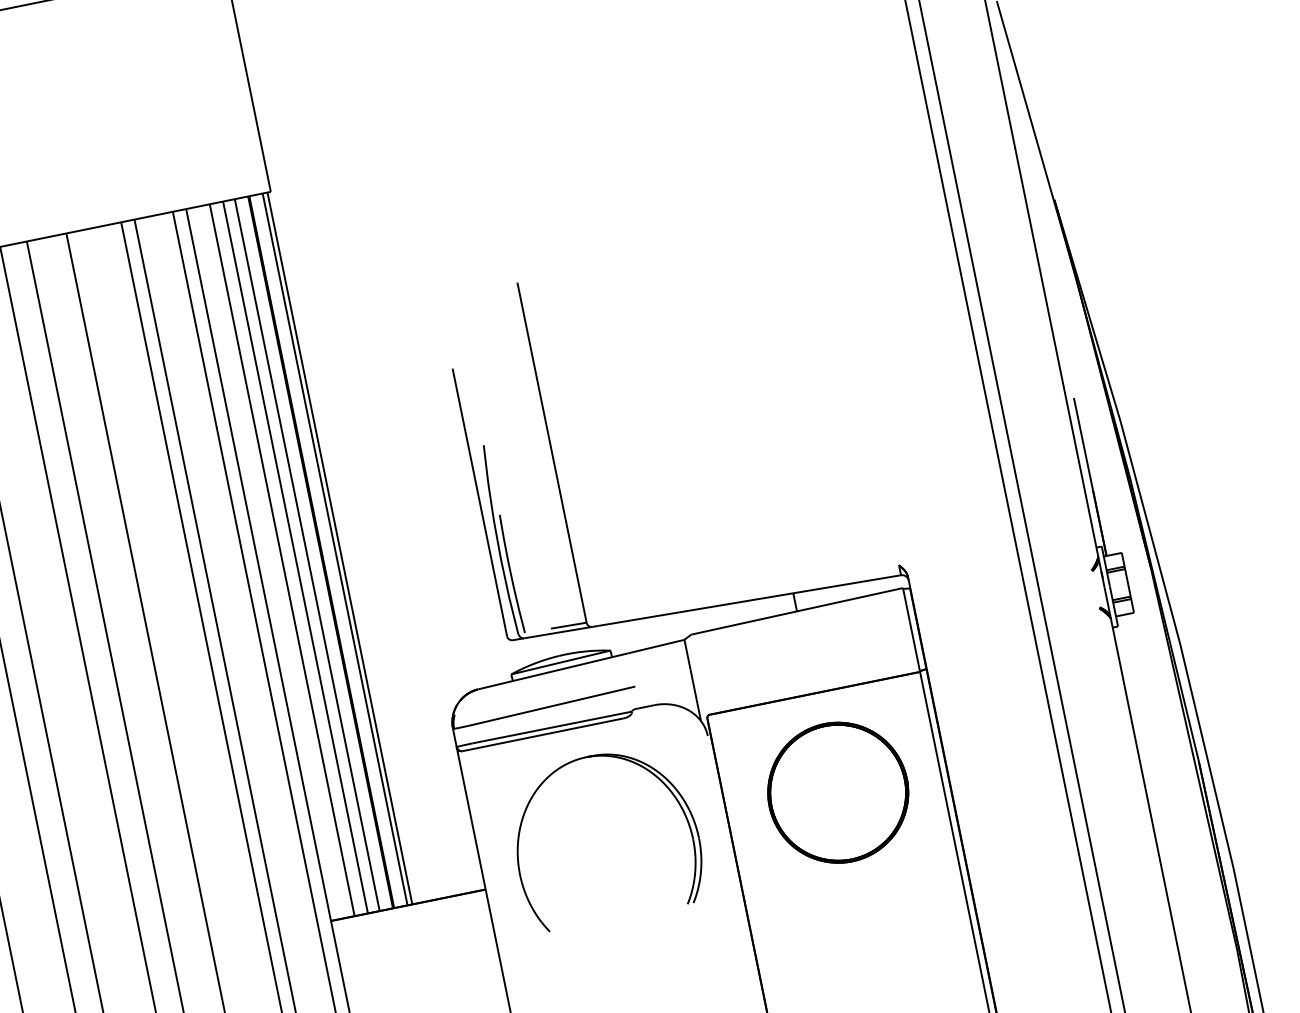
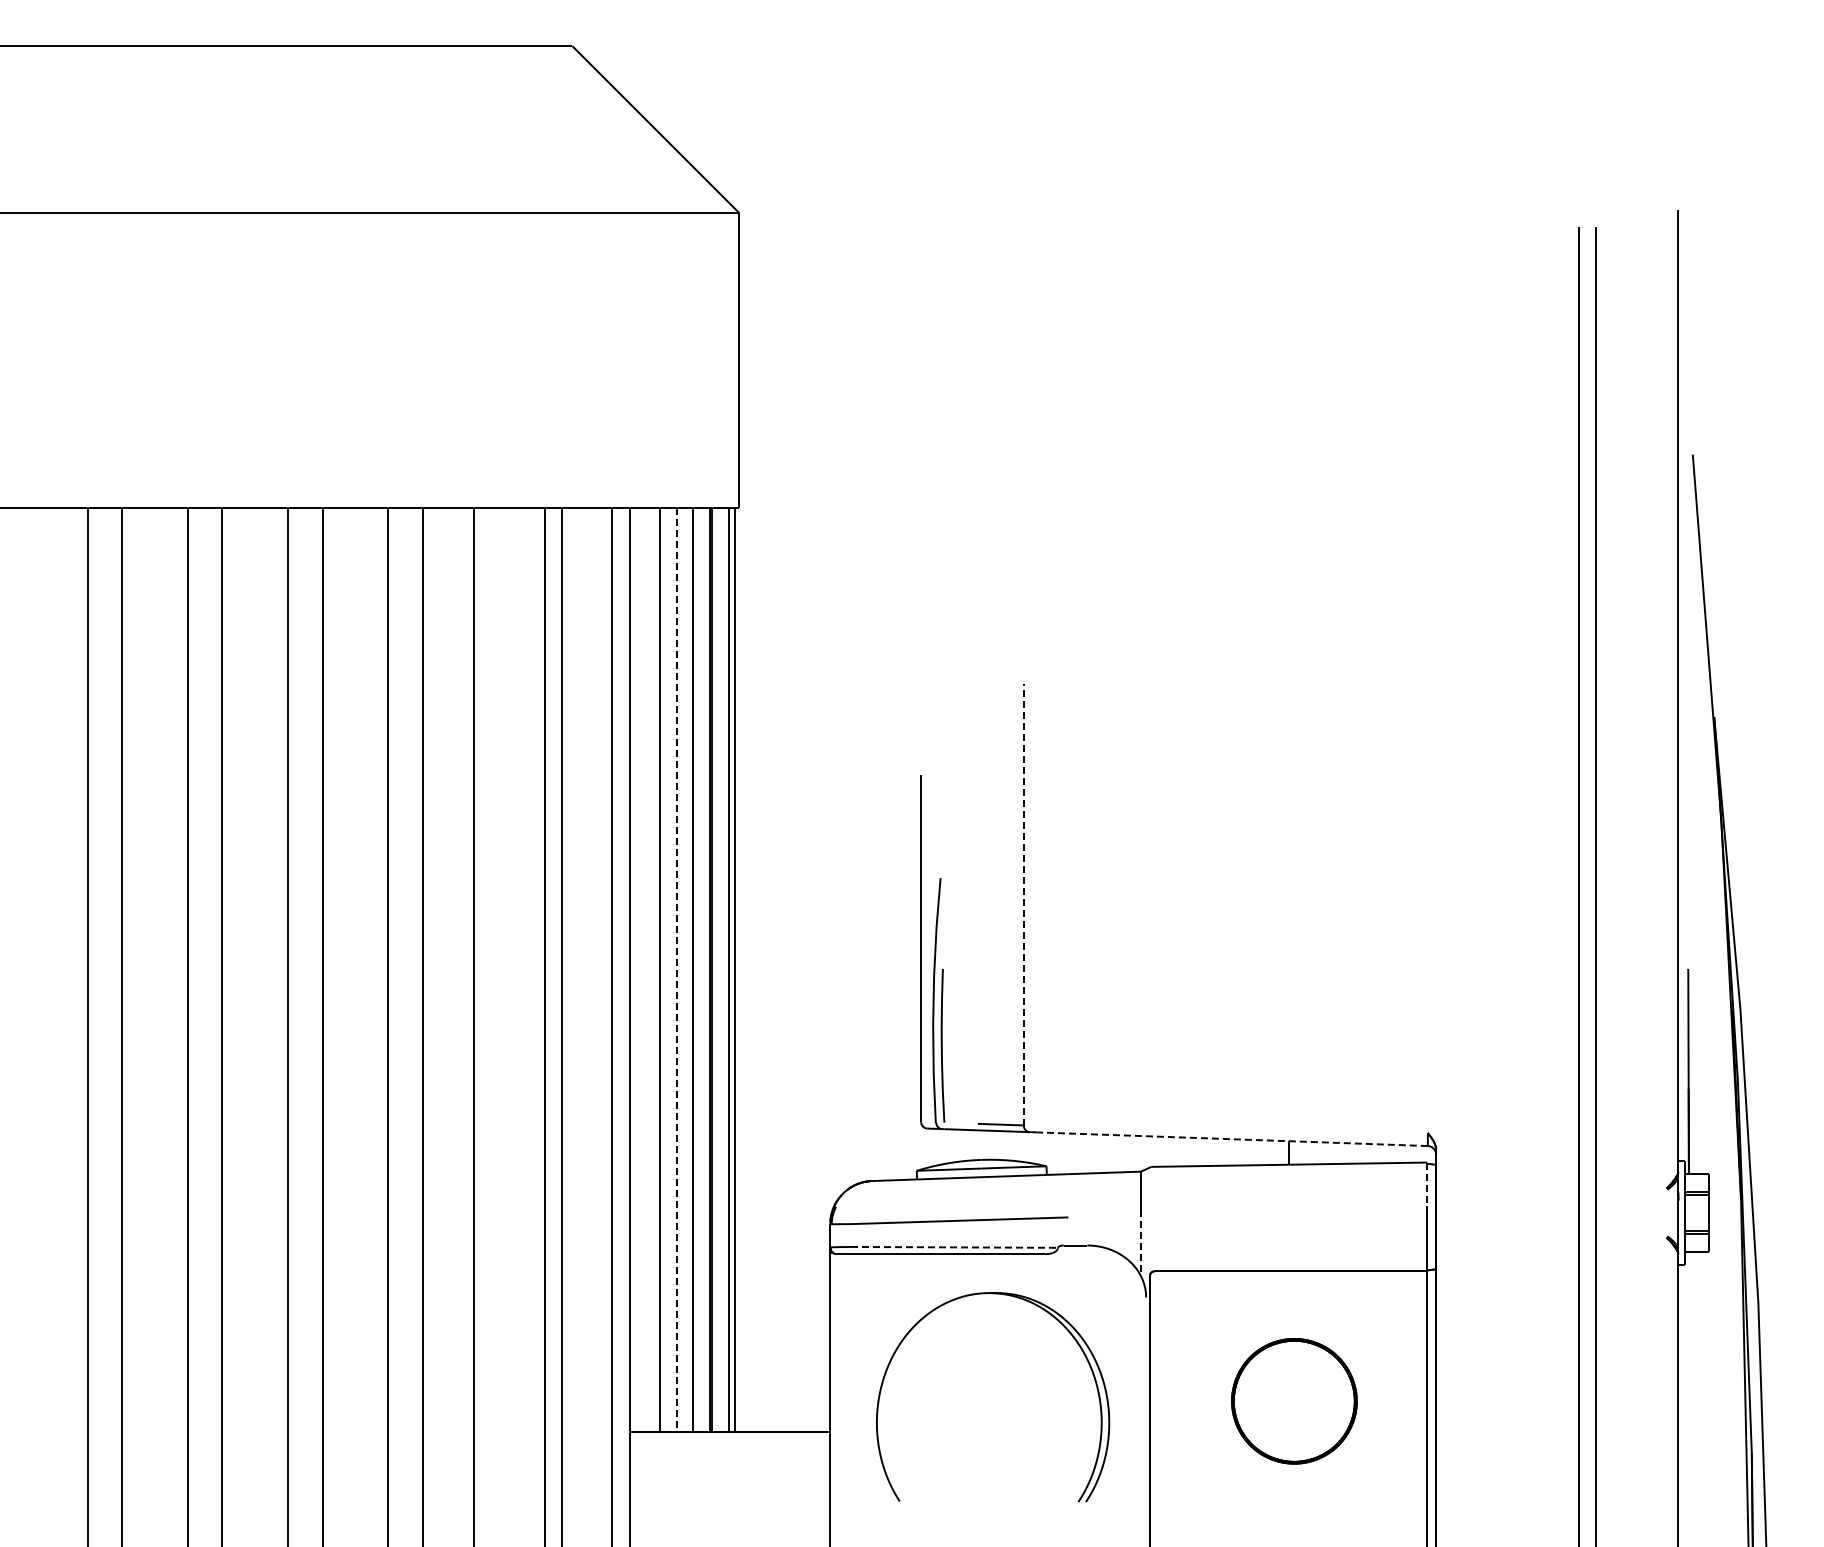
line: (551, 452) -> (1023, 904), solid -> dashed
line: (295, 557) -> (677, 970), solid -> dashed
line: (749, 600) -> (1232, 1139), solid -> dashed
line: (906, 604) -> (1427, 1184), solid -> dashed
line: (695, 695) -> (1141, 1244), solid -> dashed
line: (553, 727) -> (955, 1247), solid -> dashed
part: (838, 792) -> (1294, 1401), size x0.7

